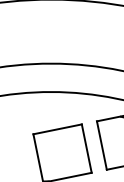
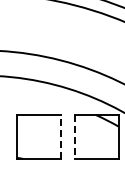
line: (102, 145) -> (75, 137), solid -> dashed
line: (87, 149) -> (61, 137), solid -> dashed

